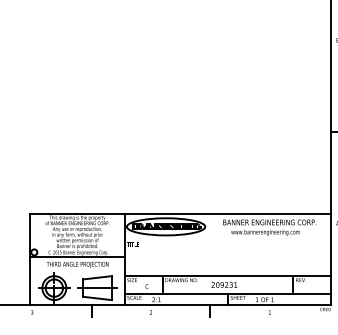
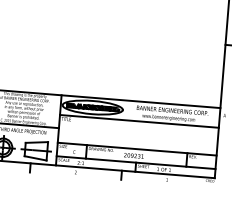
line: (227, 239) -> (139, 121), added

